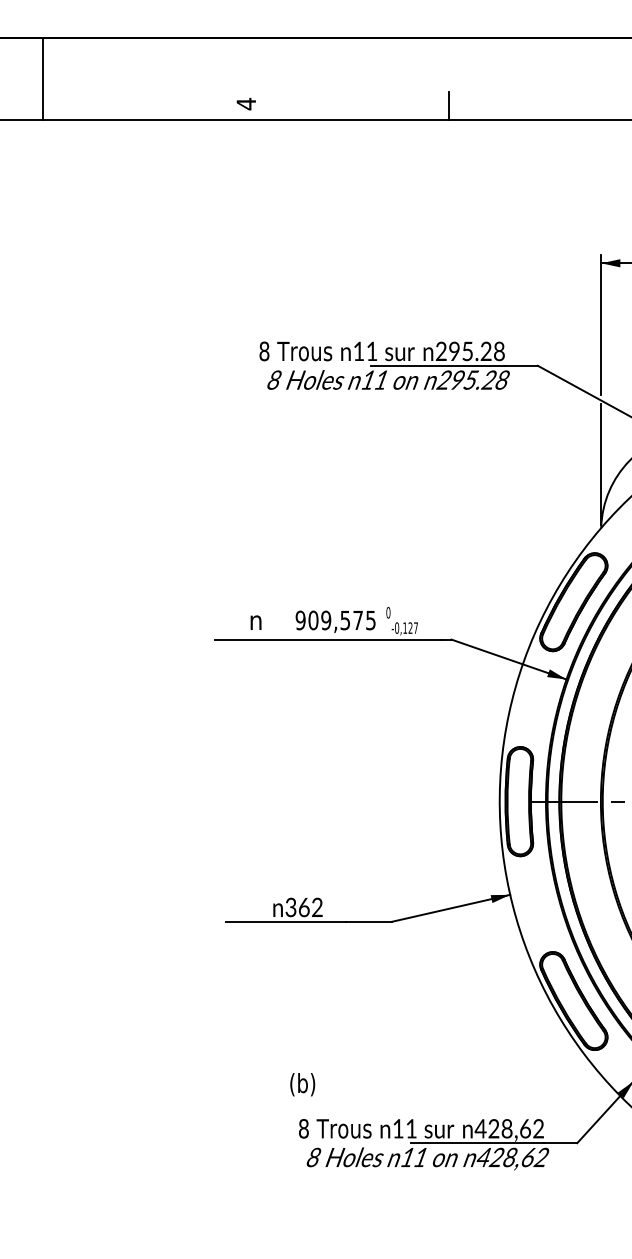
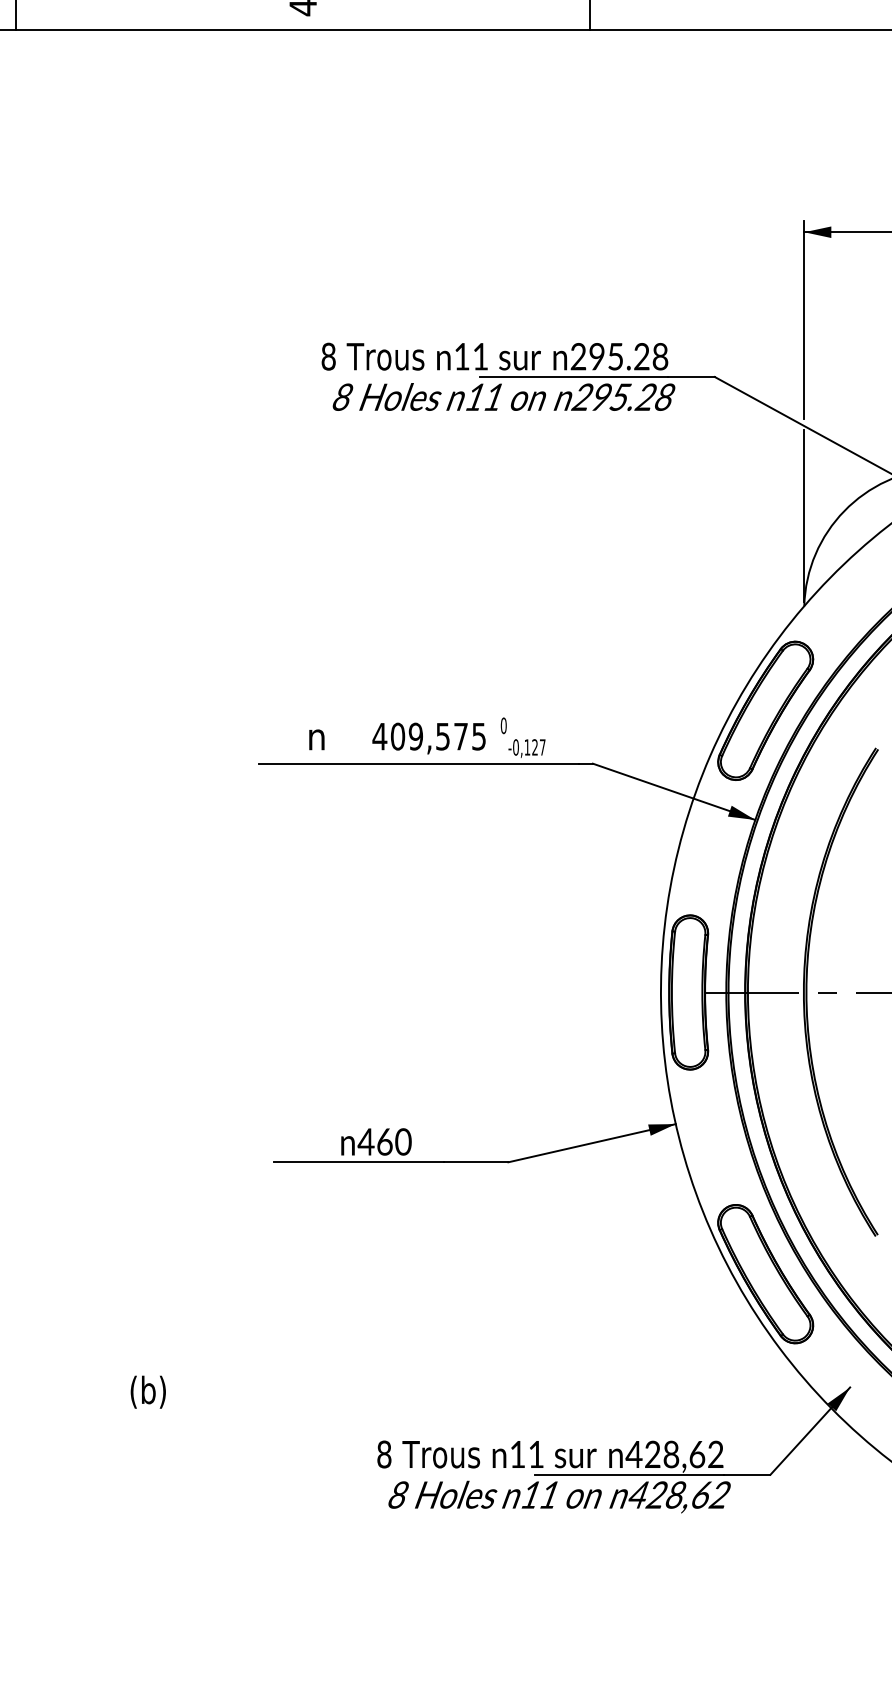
text: (300, 620) -> (379, 736), 909,575 -> 409,575
text: (303, 907) -> (383, 1141), 362 -> 460
text: (302, 1084) -> (148, 1391), moved

